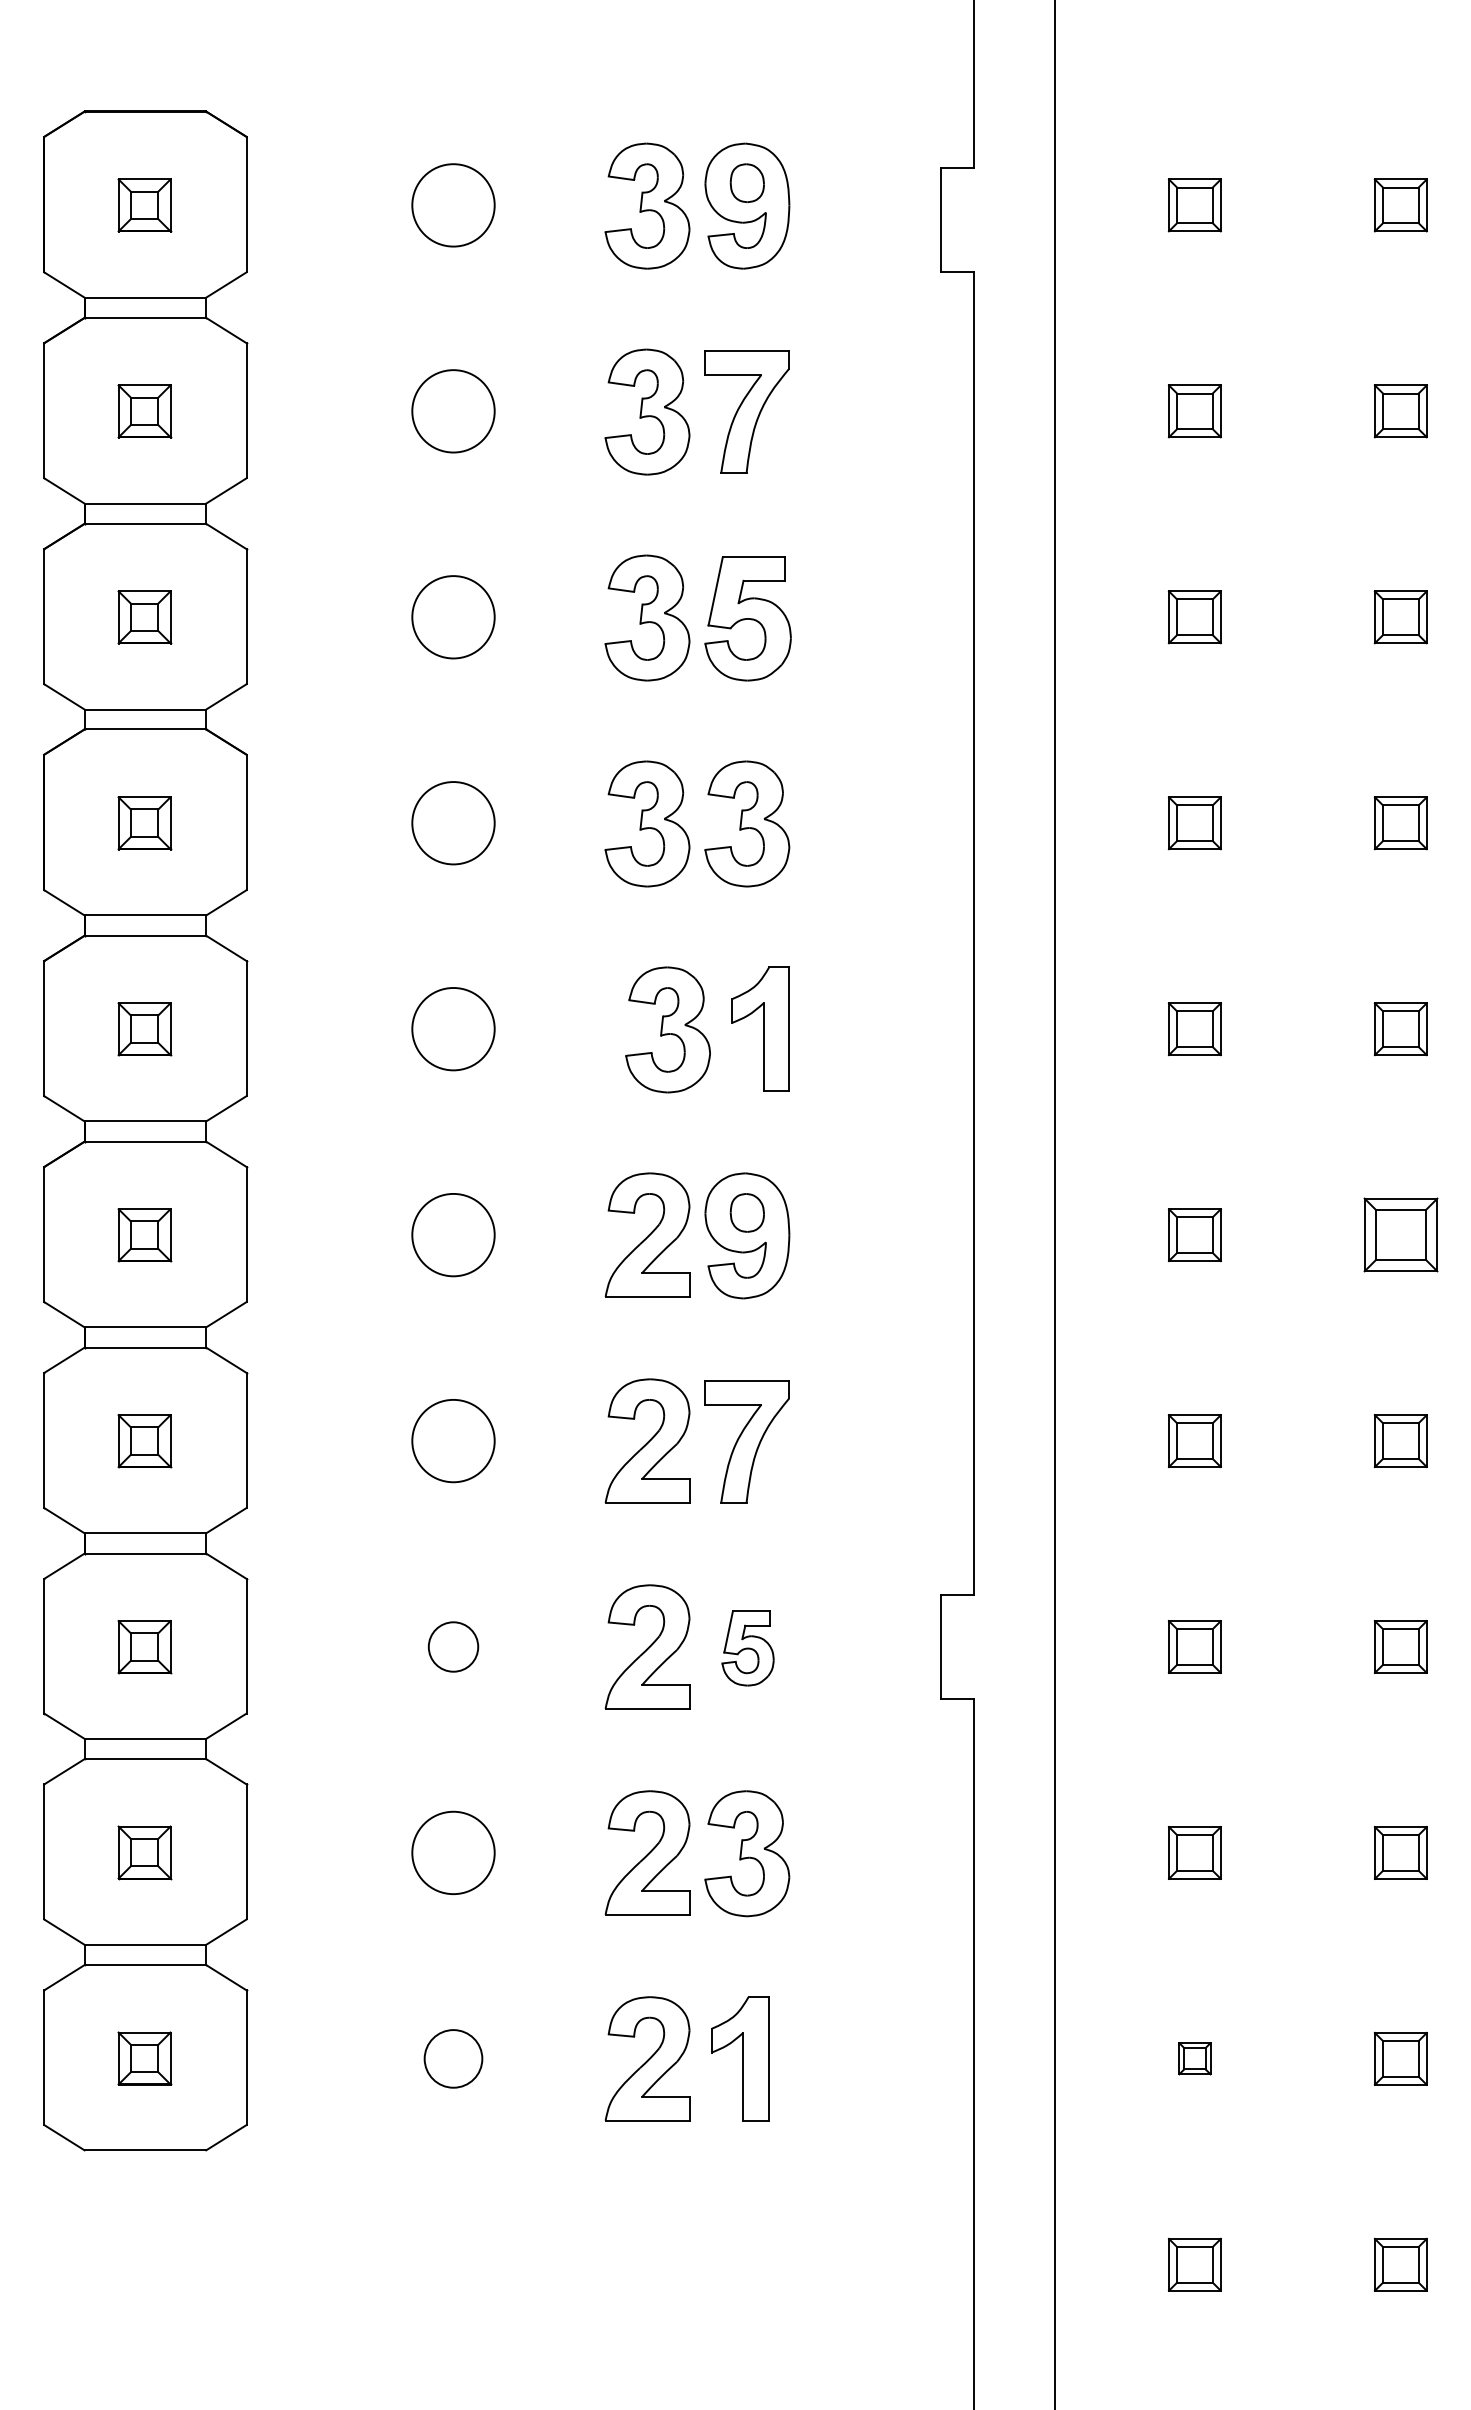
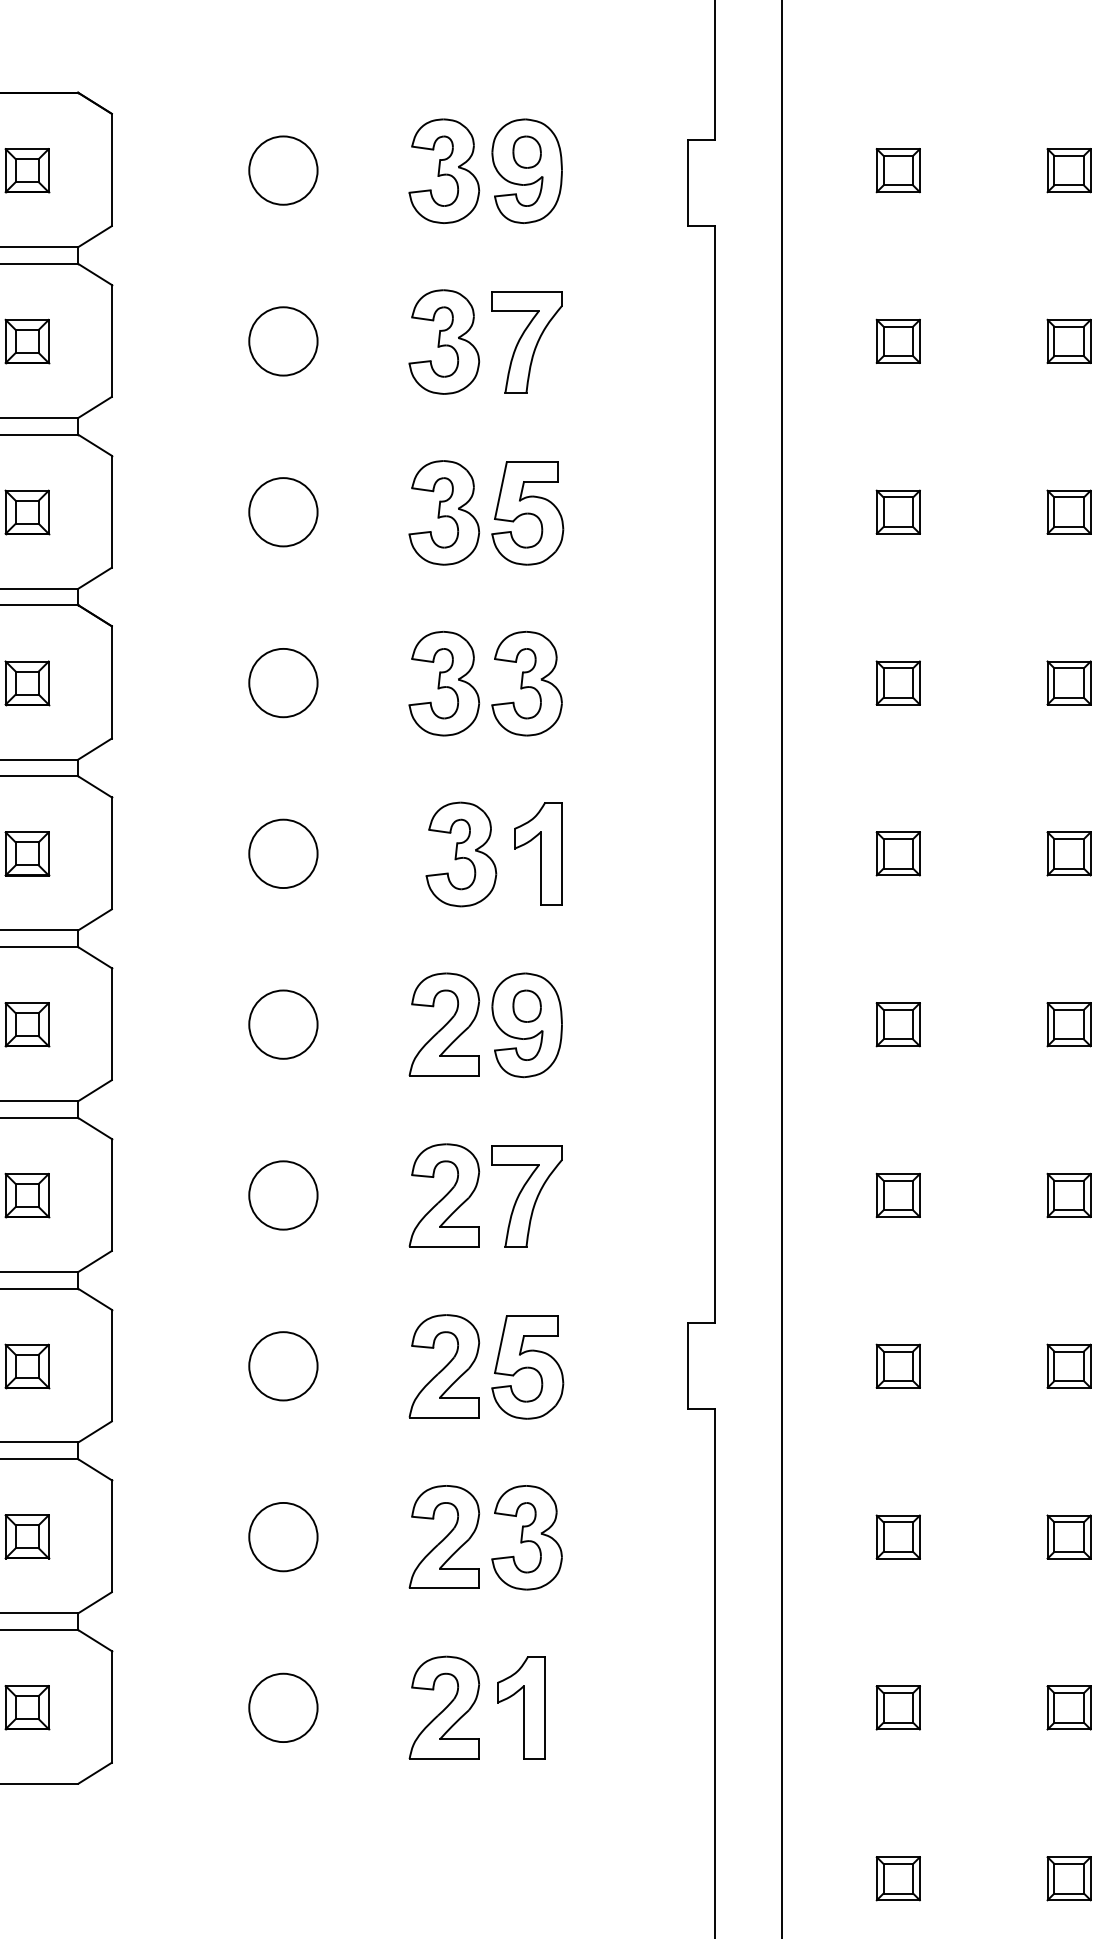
part: (1400, 1235) -> (1068, 1024), size x0.71
circle: (453, 1646) -> (283, 1365), size x1.67
part: (747, 1648) -> (527, 1367), size x1.67
circle: (453, 2058) -> (283, 1707), size x1.43
part: (1194, 2058) -> (898, 1707), size x1.67

